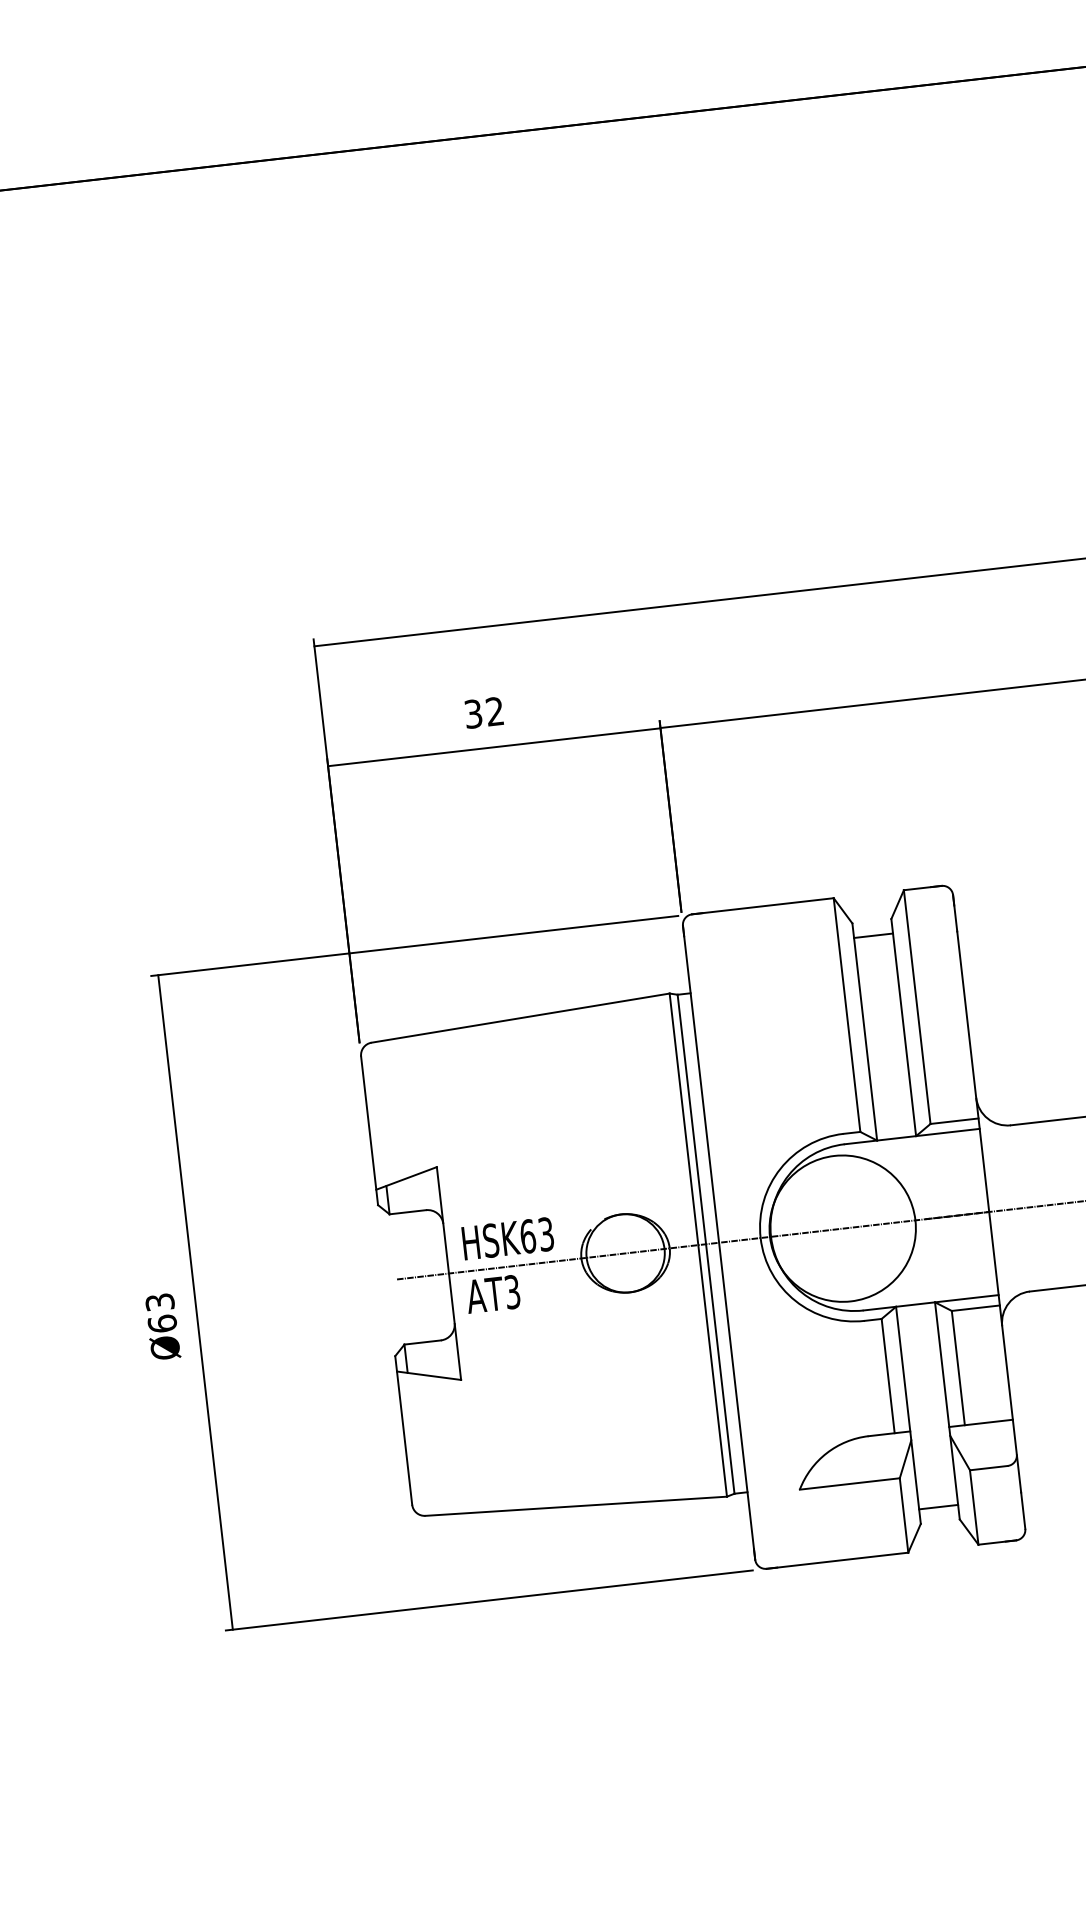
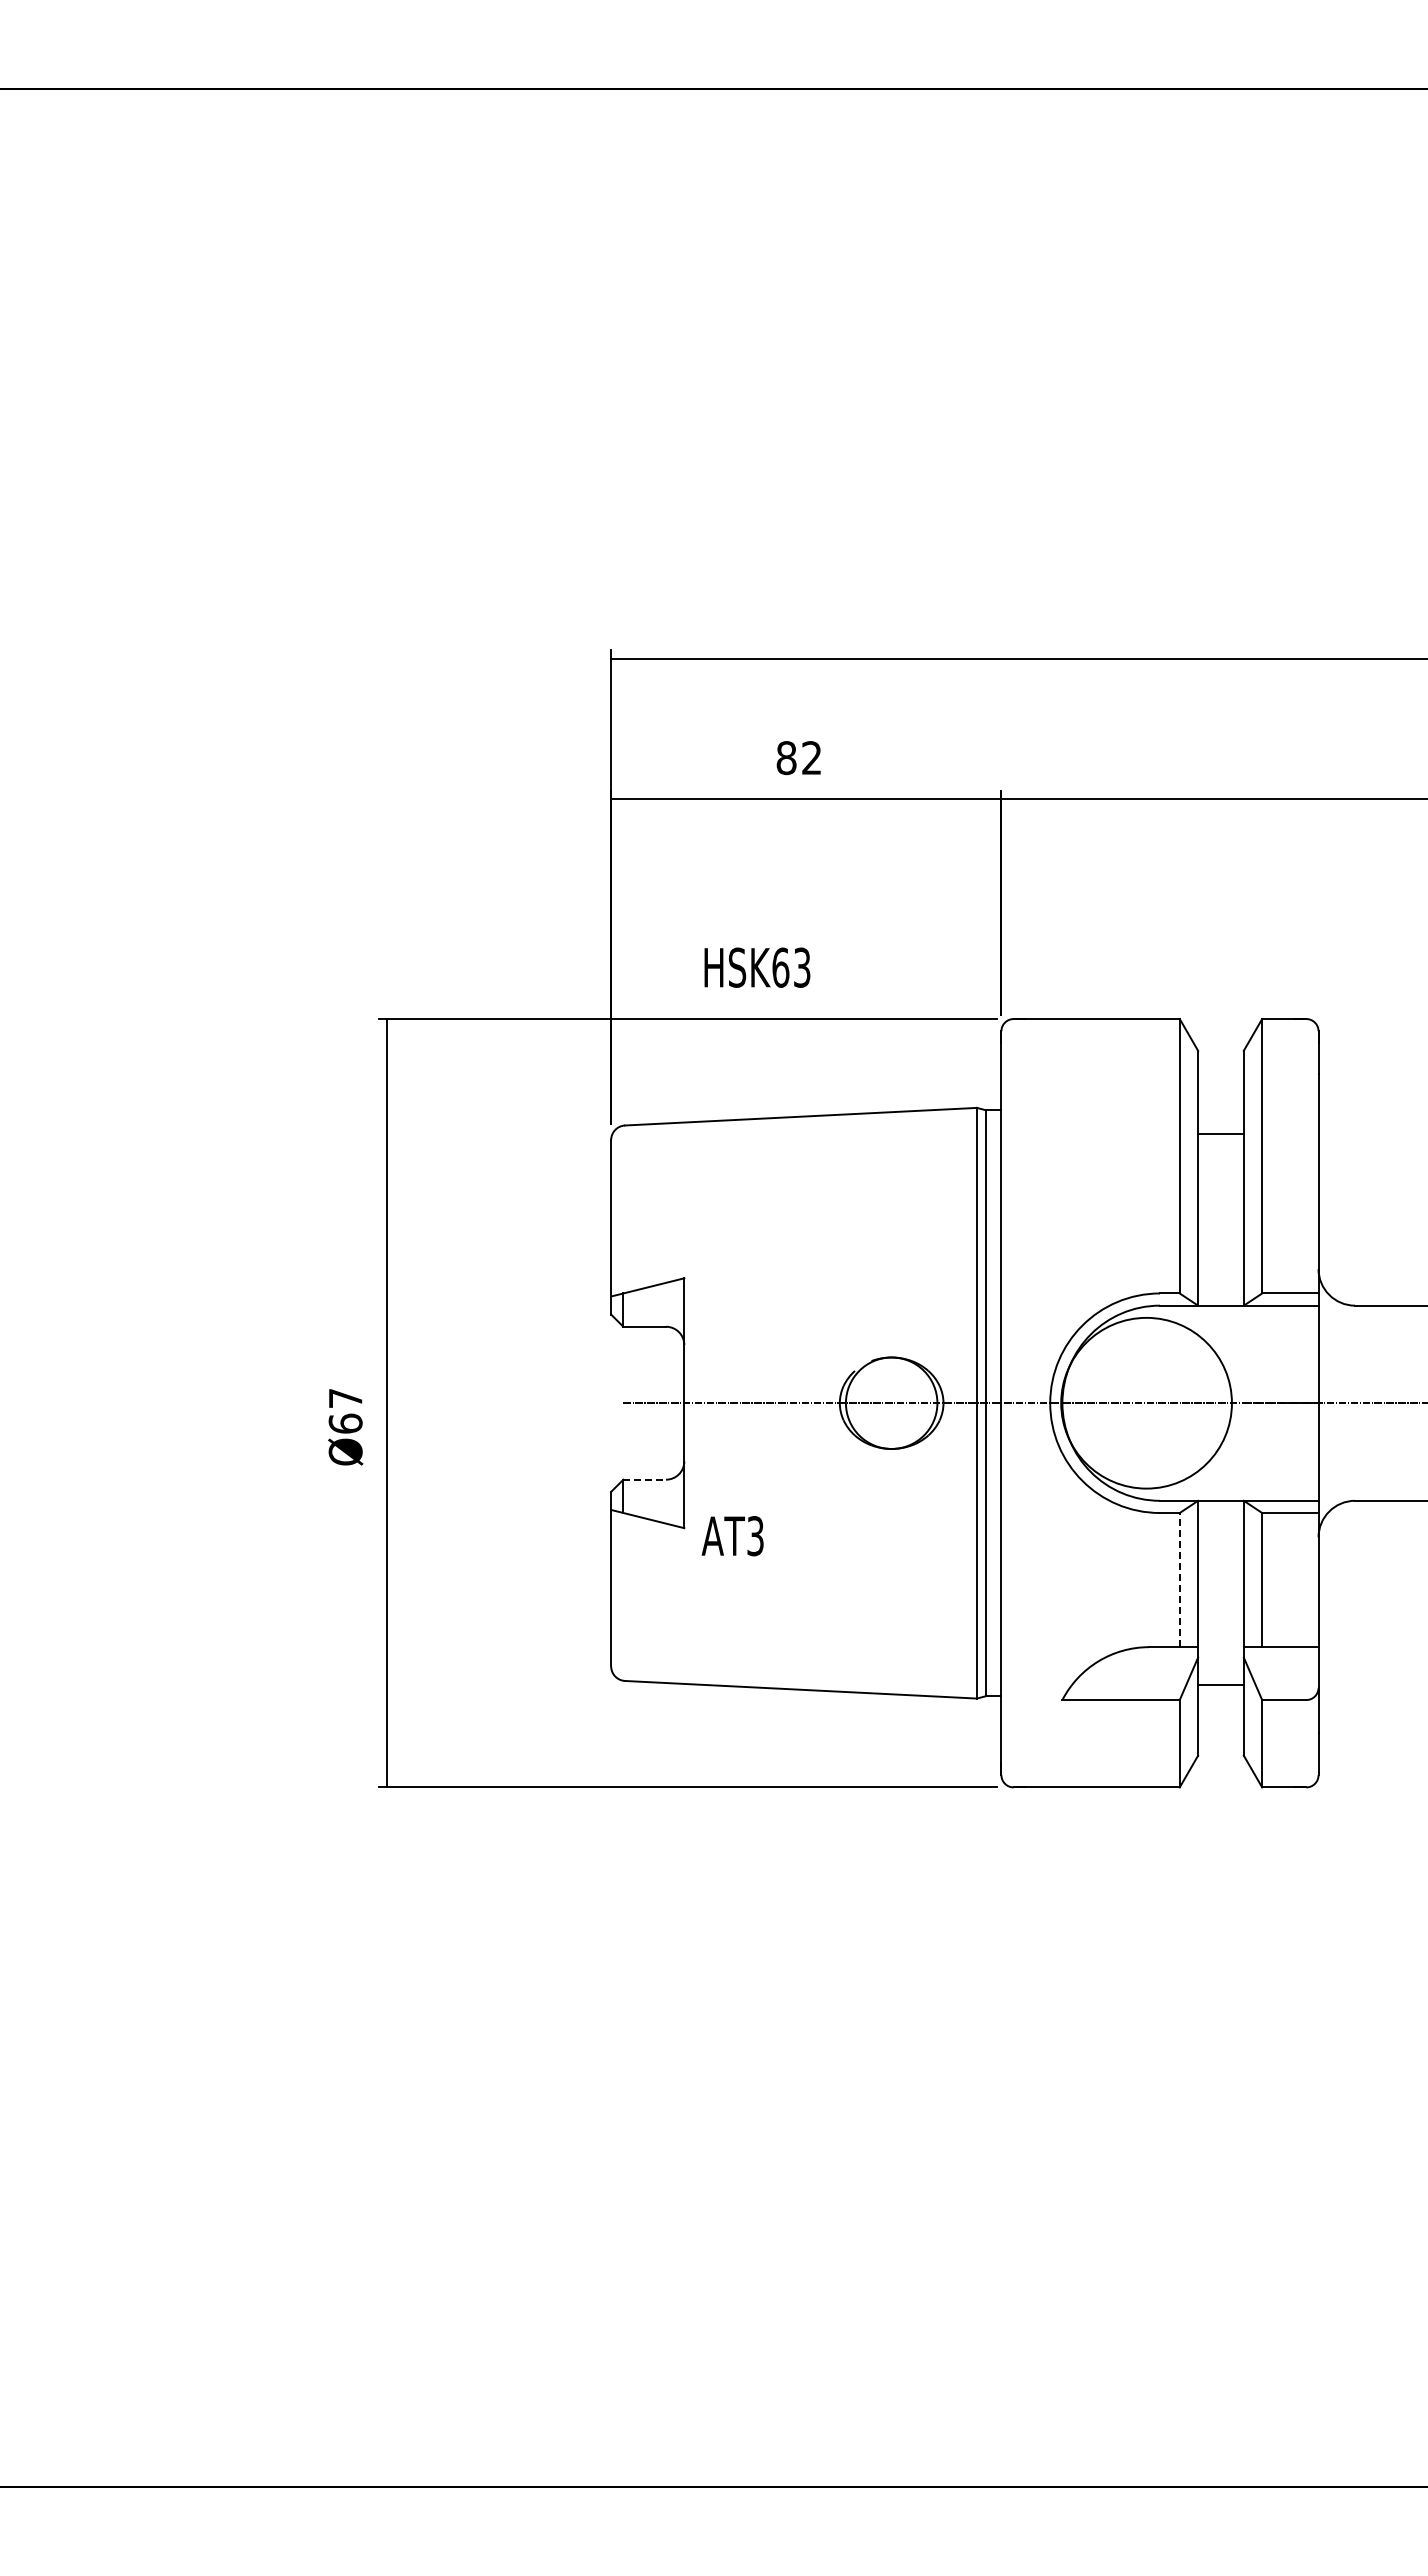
text: (473, 714) -> (786, 758), 32 -> 82
line: (873, 935) -> (1220, 1133), moved
text: (508, 1238) -> (757, 967), moved
text: (492, 1294) -> (732, 1536), moved
text: (159, 1302) -> (345, 1398), Ø63 -> Ø67
line: (423, 1342) -> (645, 1479), solid -> dashed
line: (887, 1375) -> (1179, 1579), solid -> dashed
line: (938, 1507) -> (1220, 1684), moved

